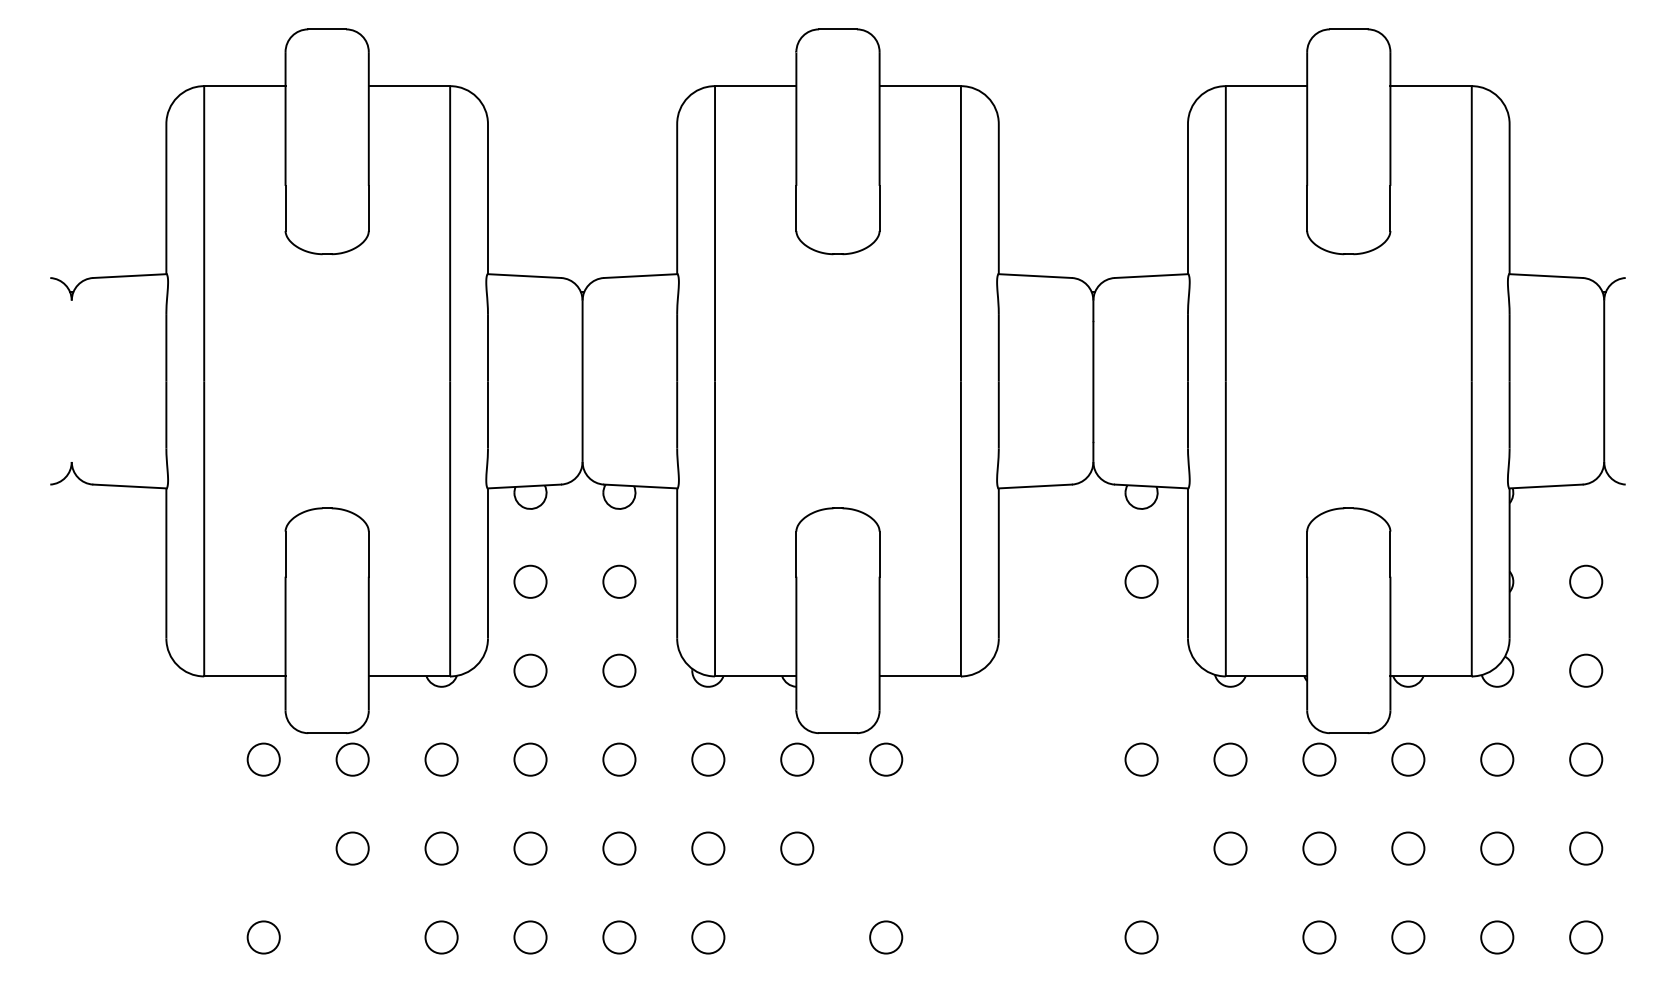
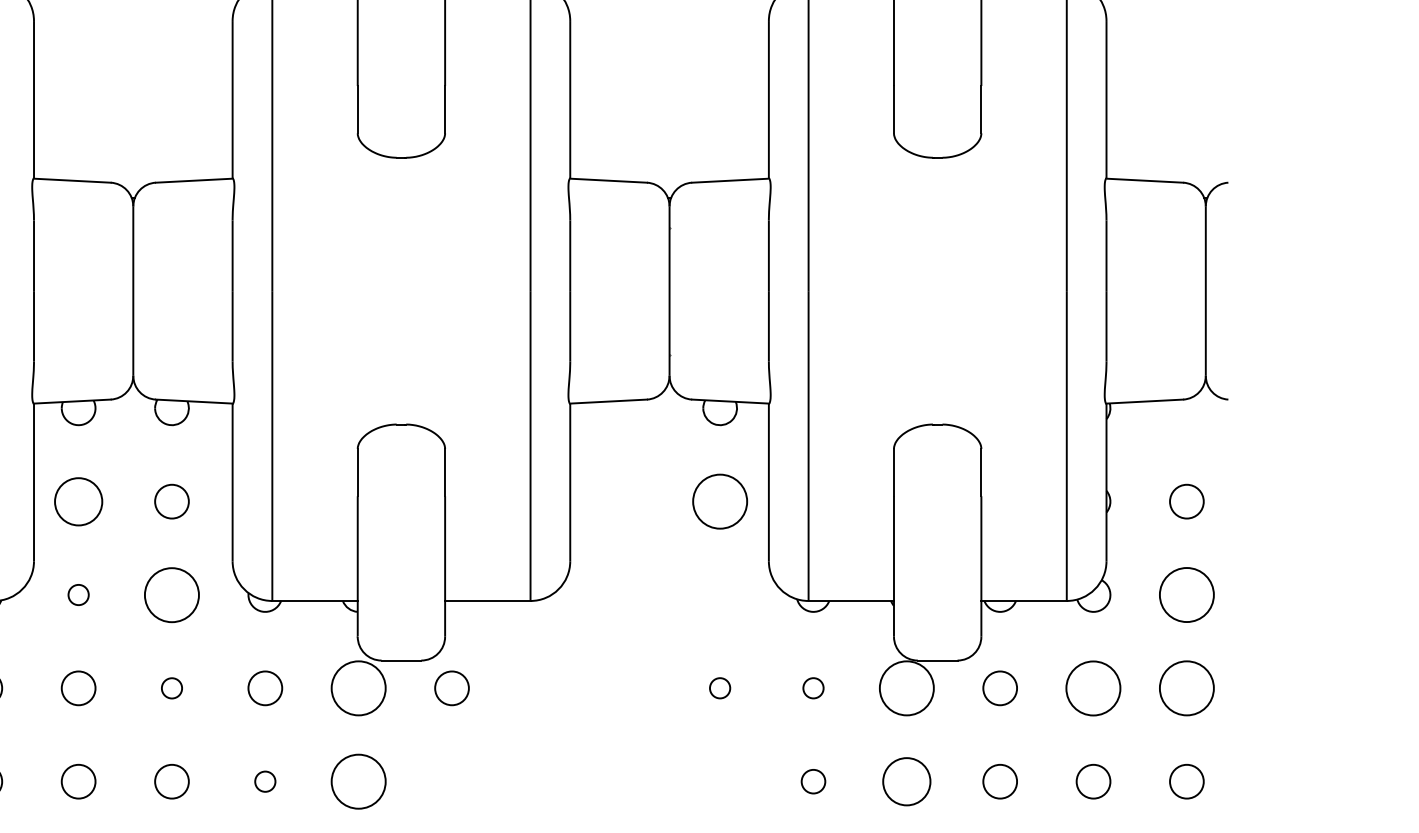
circle: (530, 581) -> (78, 501), size x1.4
circle: (1141, 581) -> (720, 501), size x1.6
circle: (530, 670) -> (78, 594), size x0.6
circle: (619, 670) -> (172, 594), size x1.6
circle: (1586, 670) -> (1187, 594), size x1.6
circle: (619, 759) -> (172, 688), size x0.6
circle: (797, 759) -> (358, 688), size x1.6
circle: (1141, 759) -> (720, 688), size x0.6
circle: (1230, 759) -> (813, 688), size x0.6
circle: (1319, 759) -> (906, 688), size x1.6
circle: (1497, 759) -> (1093, 688), size x1.6
circle: (1586, 759) -> (1187, 688), size x1.6
circle: (708, 848) -> (265, 781), size x0.6
circle: (797, 848) -> (358, 781), size x1.6
circle: (1230, 848) -> (813, 781), size x0.7
circle: (1319, 848) -> (906, 781), size x1.4

